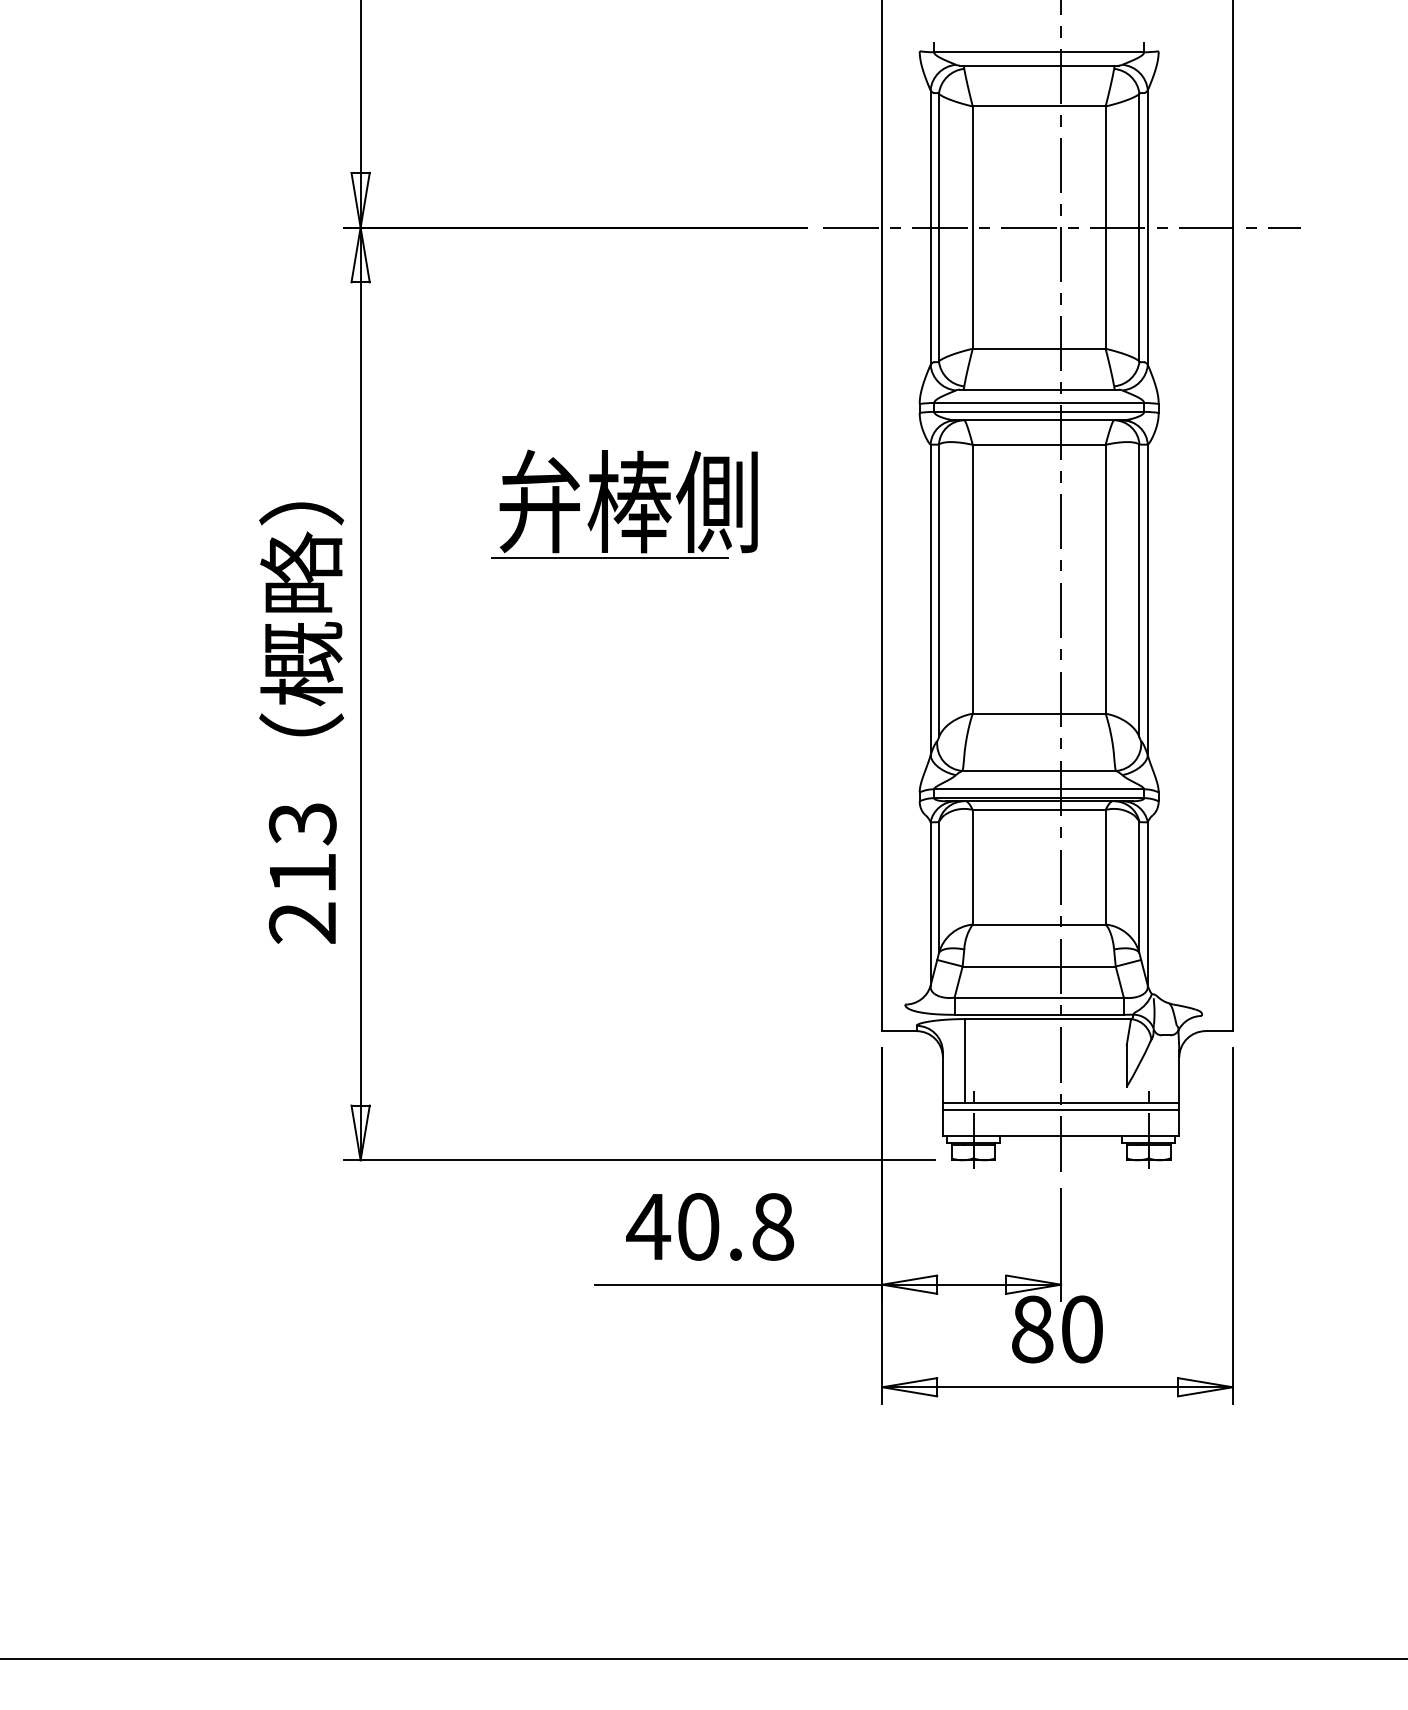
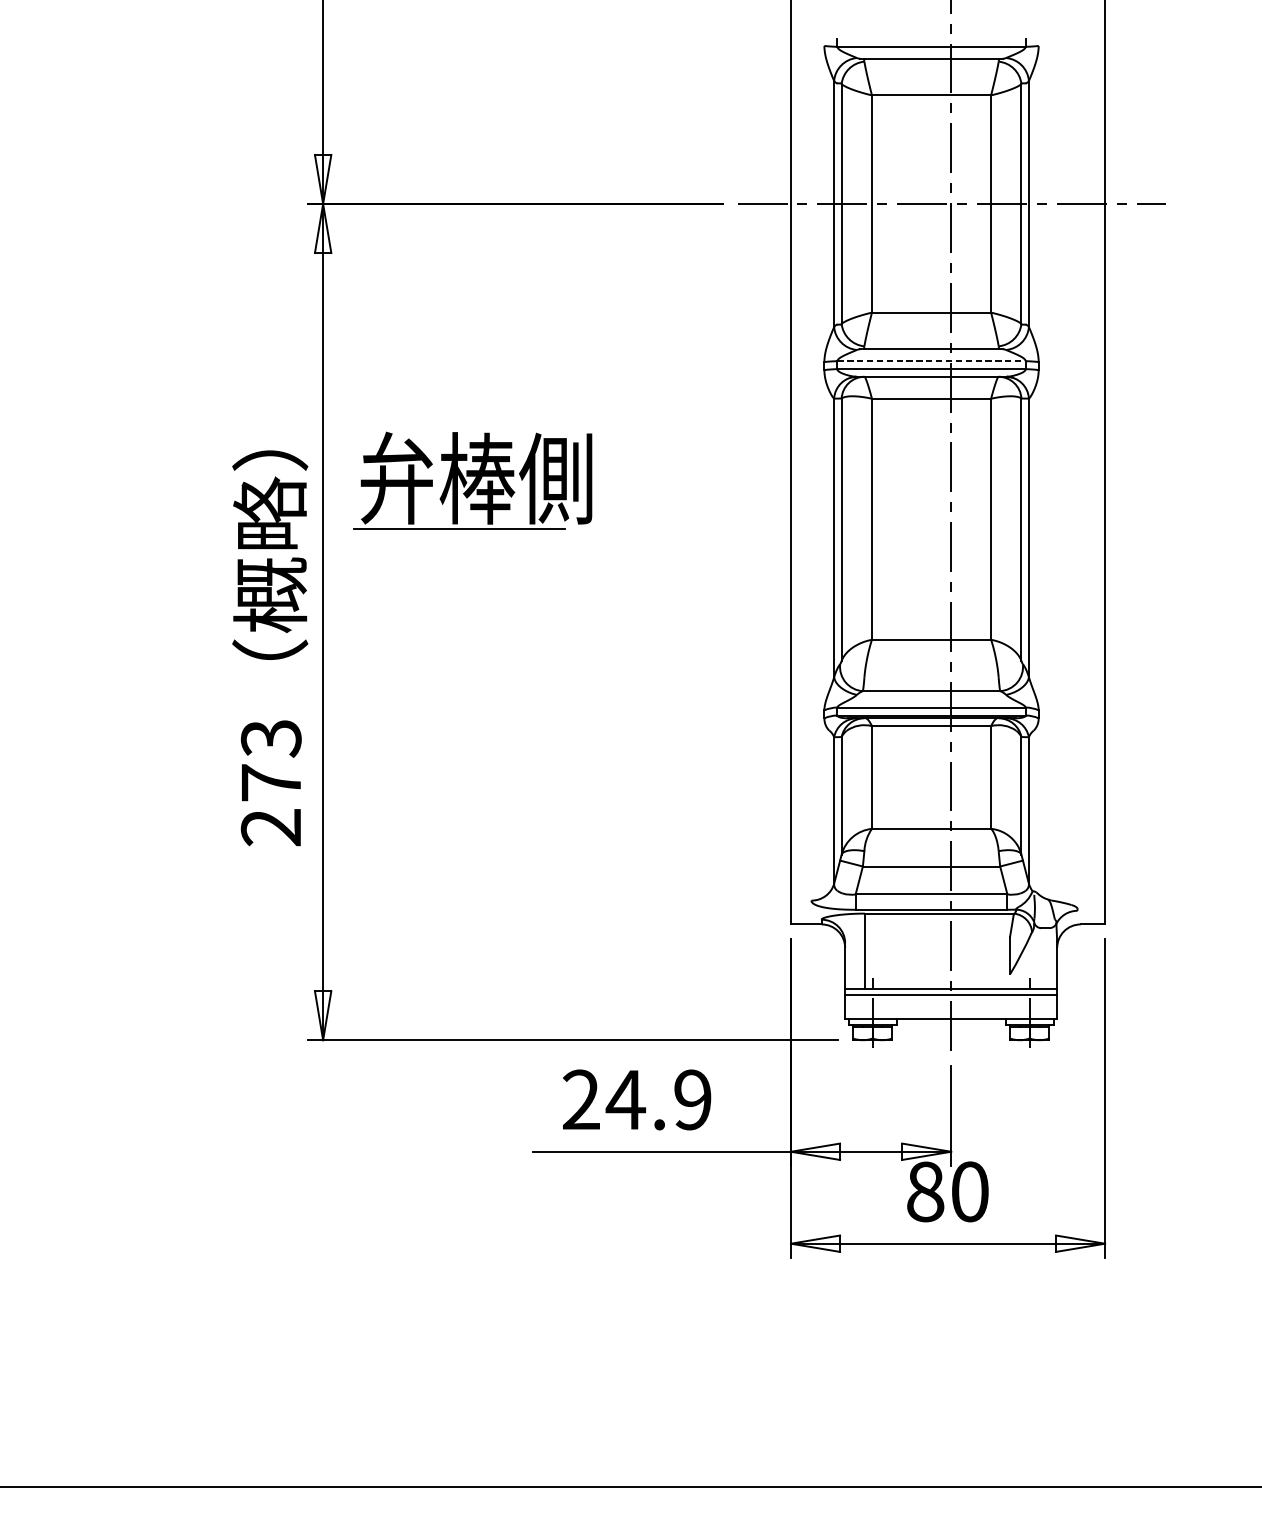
line: (1039, 403) -> (931, 361), solid -> dashed
part: (624, 503) -> (472, 480), moved
text: (302, 872) -> (271, 782), 213 -> 273
text: (710, 1226) -> (636, 1099), 40.8 -> 24.9

